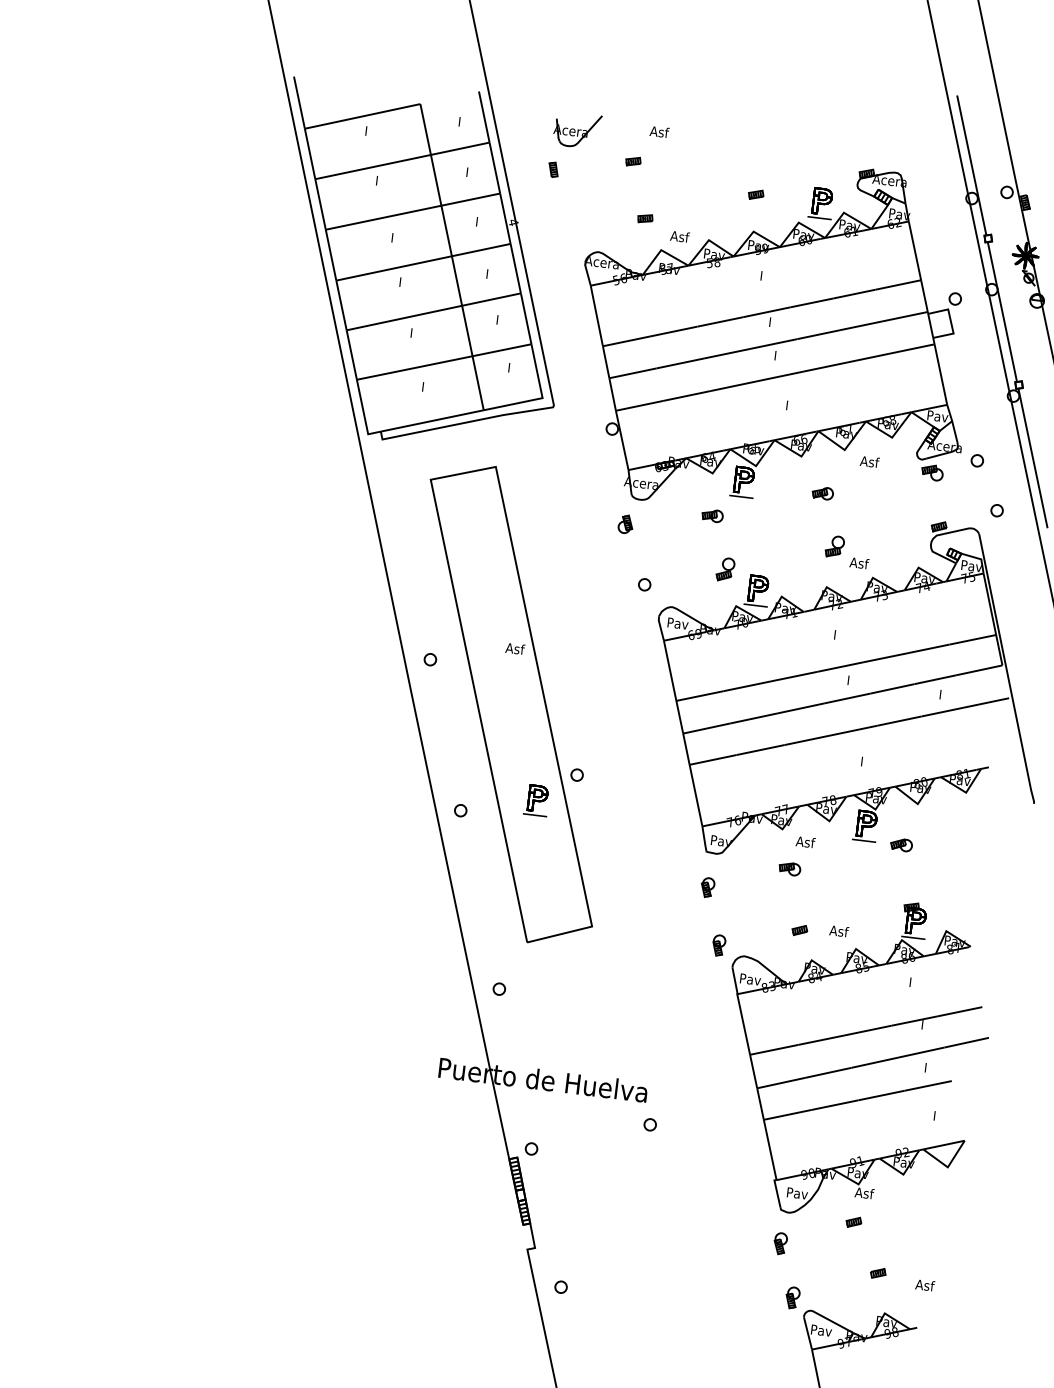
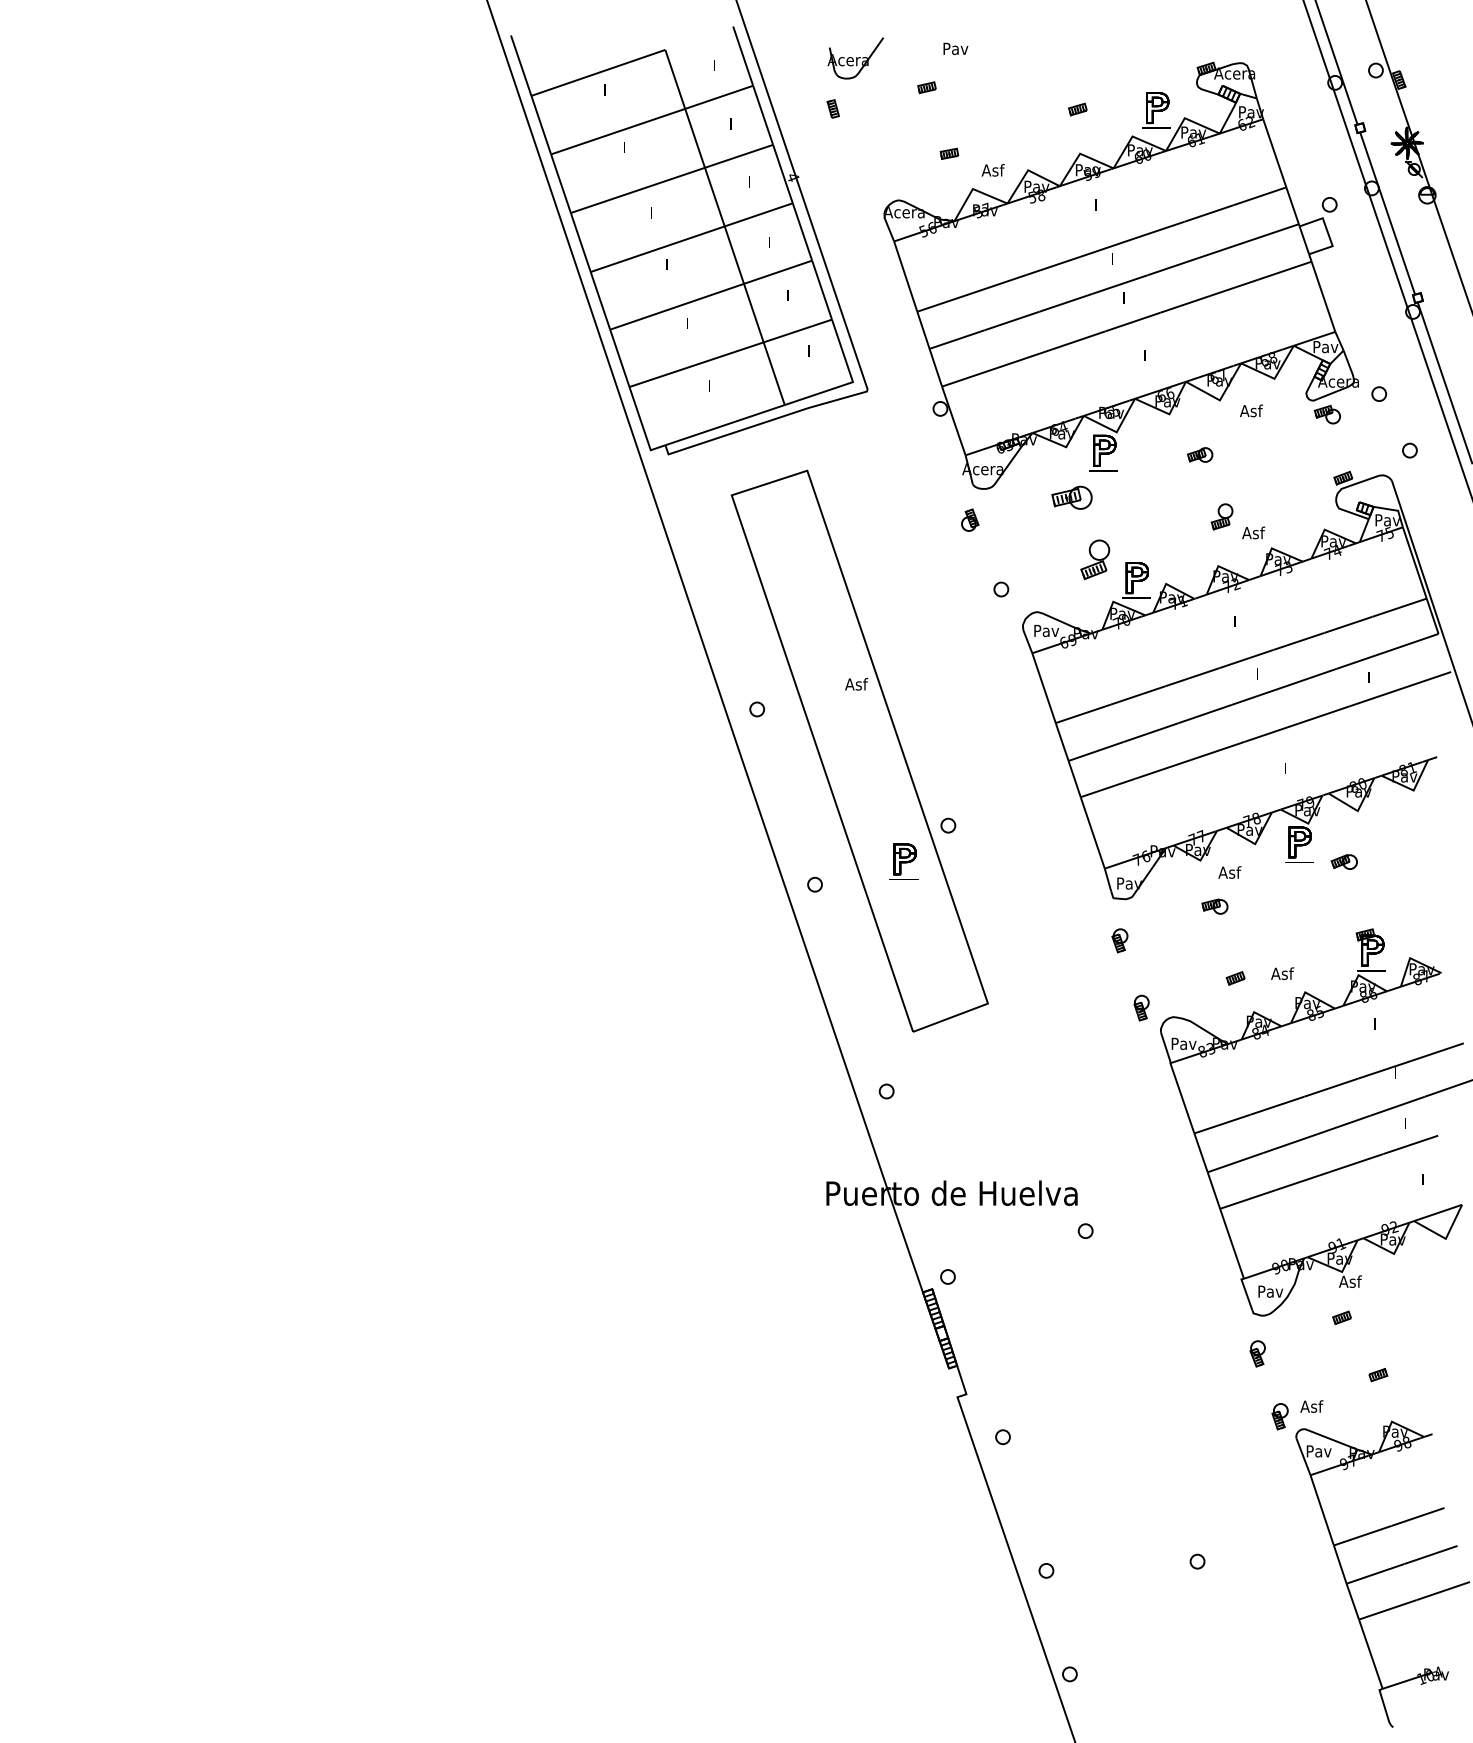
text: (660, 132) -> (955, 48), Asf -> Pav
part: (712, 515) -> (1072, 497), size x1.6
part: (725, 569) -> (1095, 559), size x1.4
text: (924, 1285) -> (1311, 1406), moved

